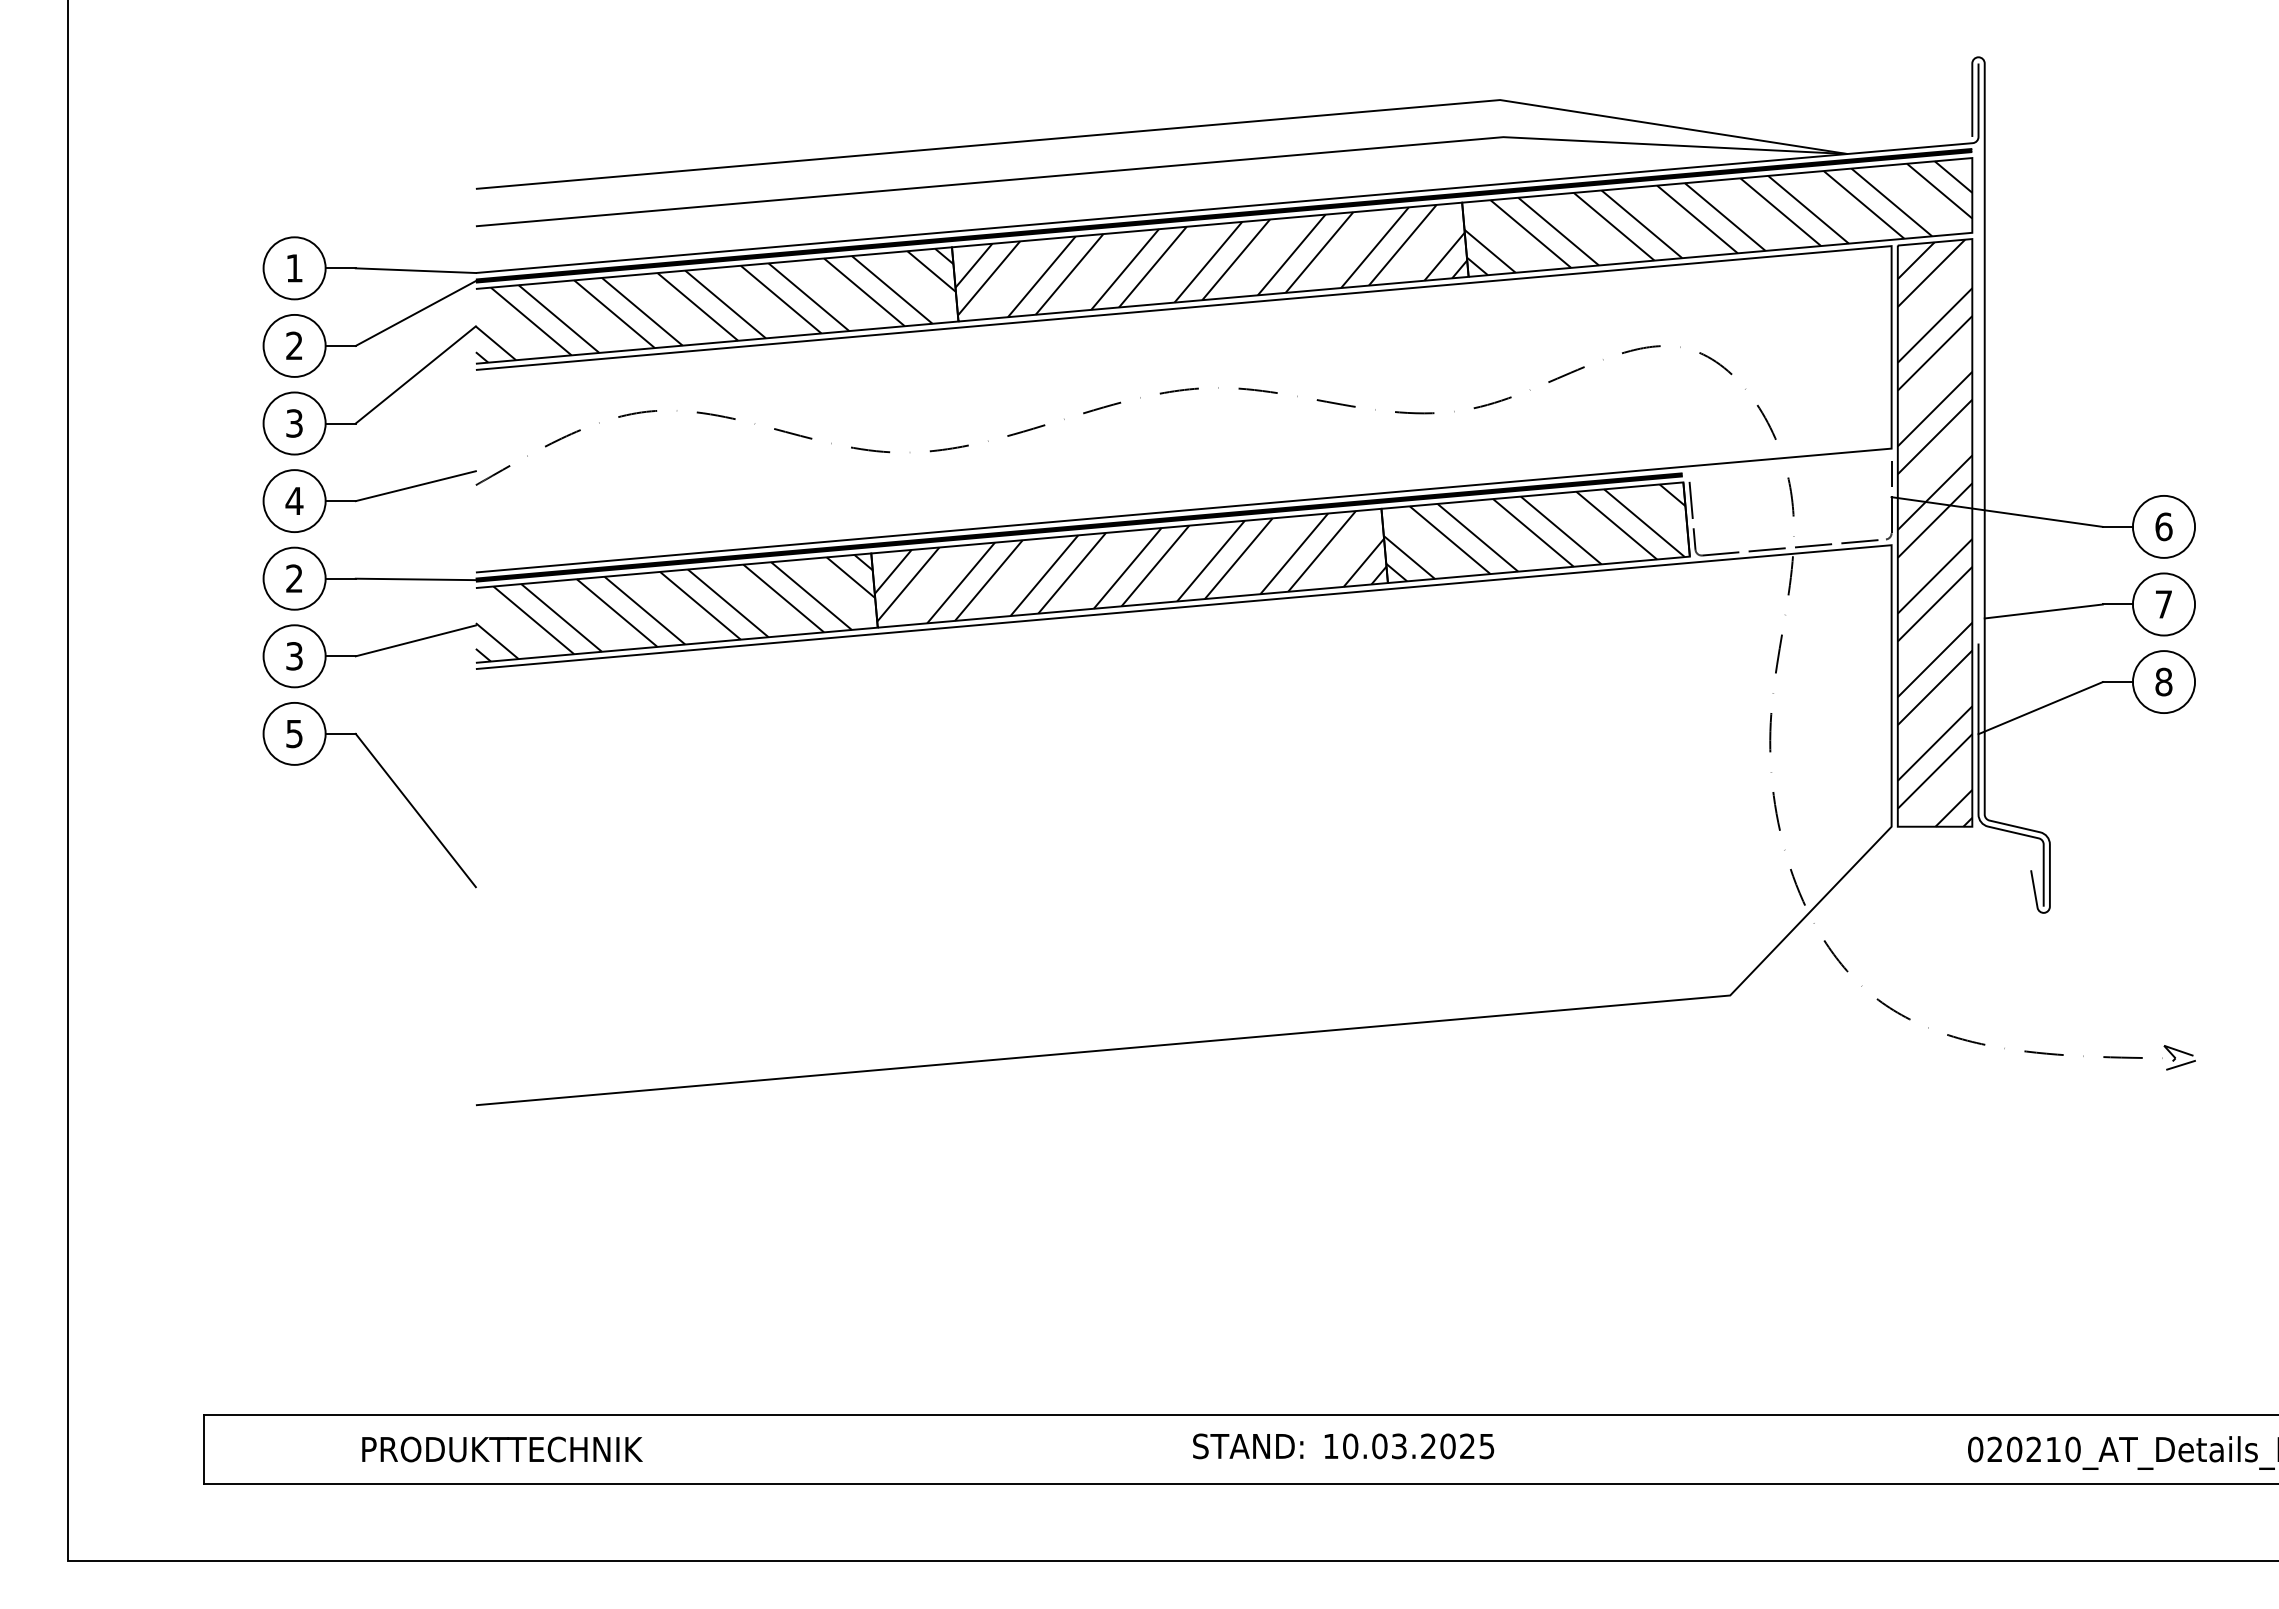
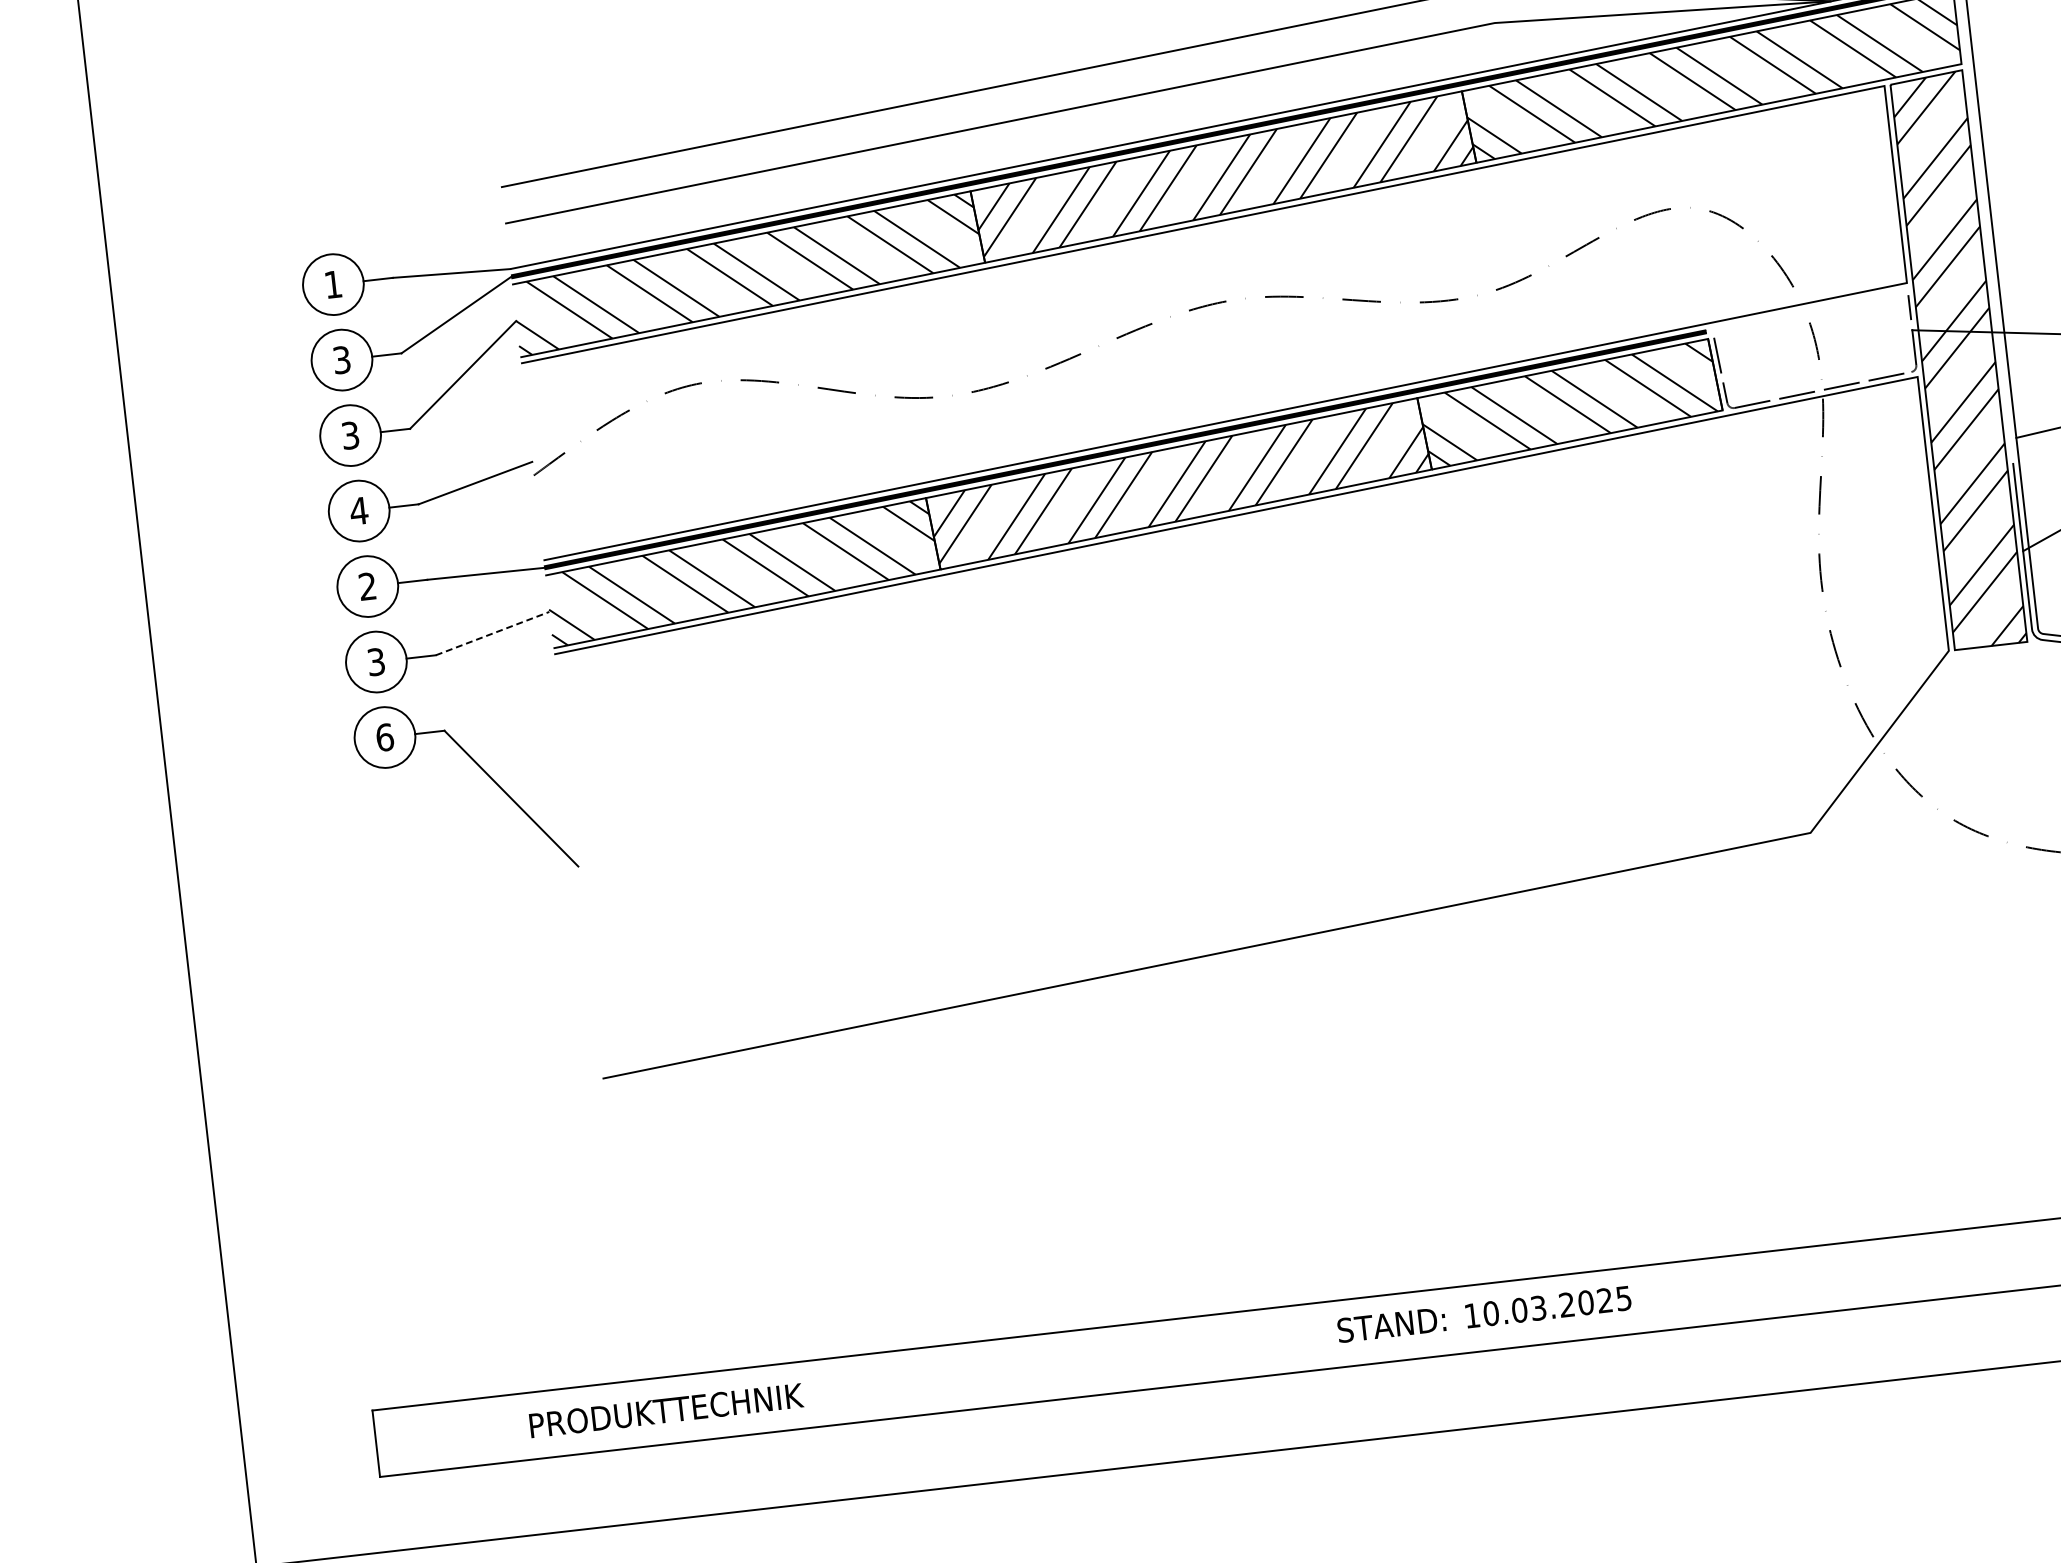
text: (294, 346) -> (341, 360), 2 -> 3
line: (416, 640) -> (493, 633), solid -> dashed
text: (294, 733) -> (384, 737), 5 -> 6

